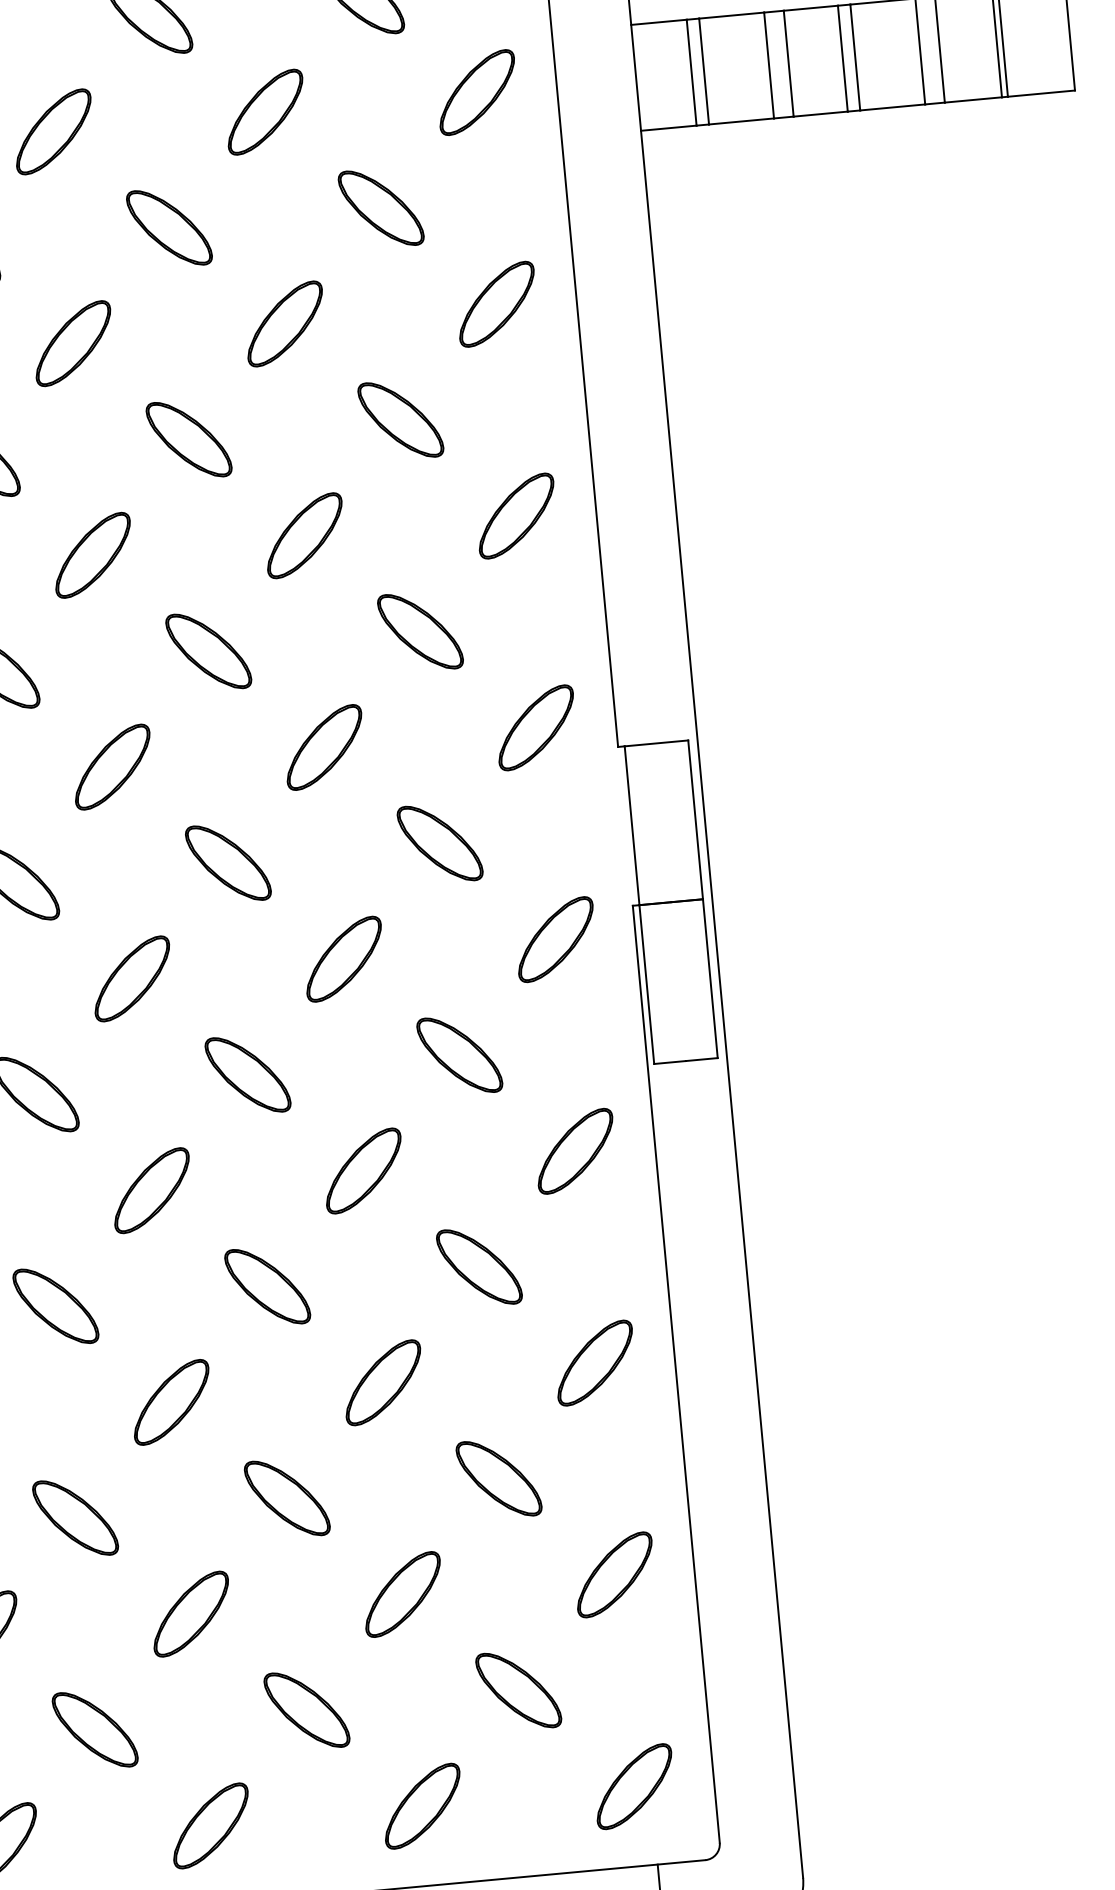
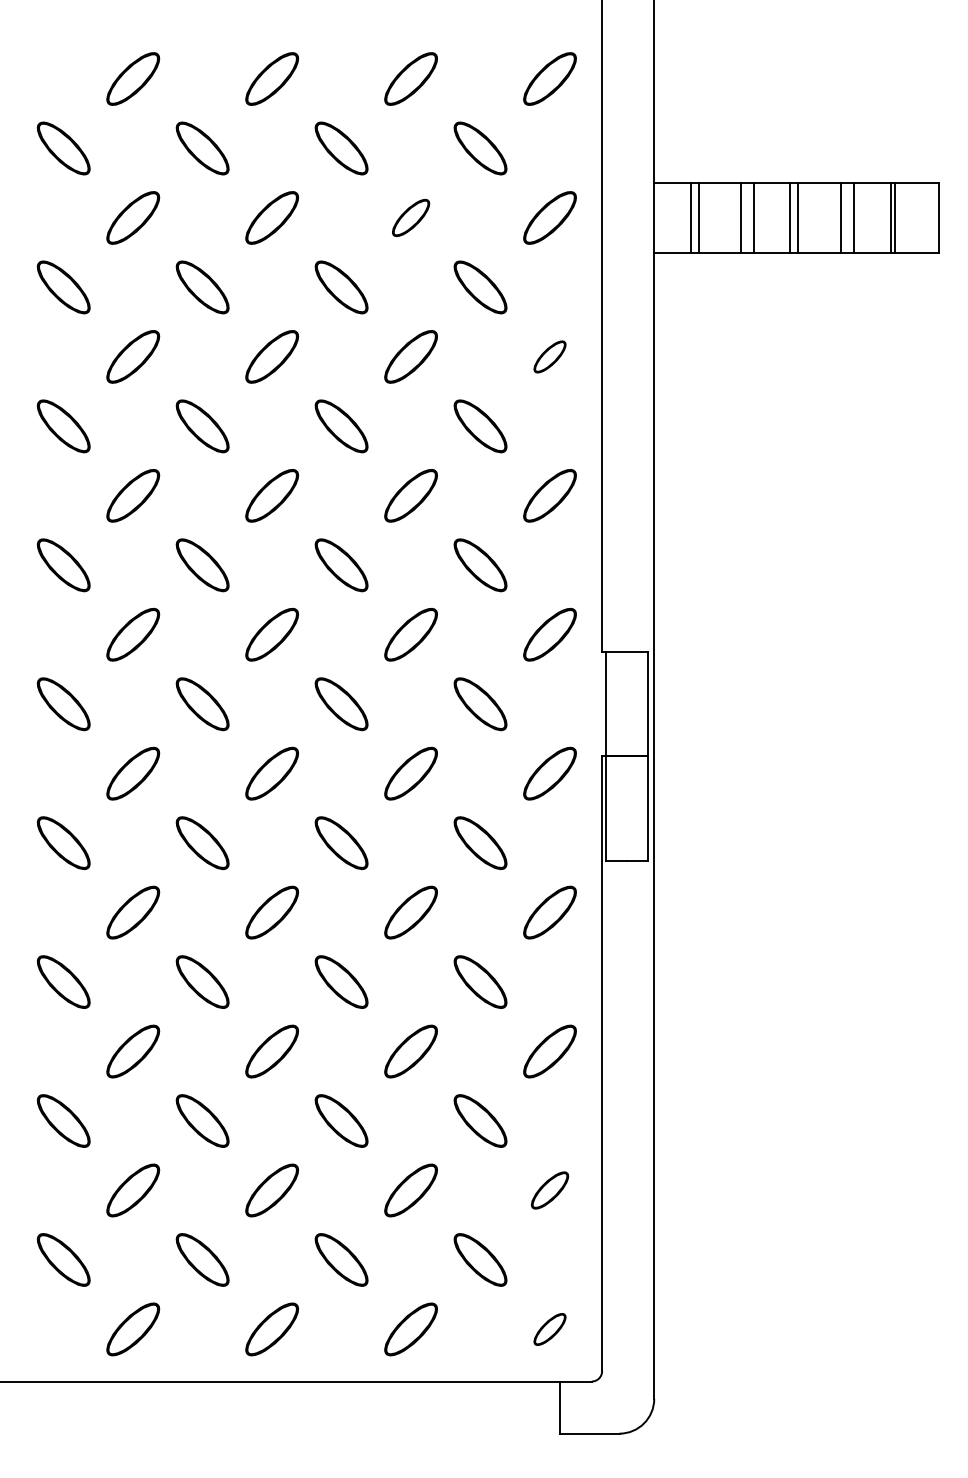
part: (264, 111) -> (410, 217), size x0.7
part: (496, 303) -> (549, 356), size x0.6
part: (613, 1574) -> (549, 1190), size x0.7
part: (633, 1786) -> (549, 1329), size x0.6

